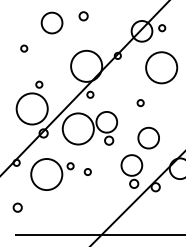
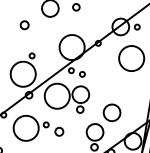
part: (24, 48) -> (25, 25), size x1.6
part: (140, 103) -> (82, 74), moved
part: (87, 171) -> (58, 131), size x1.6

